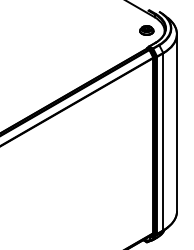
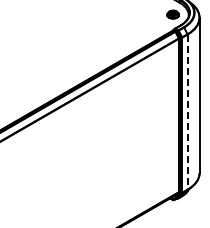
line: (163, 142) -> (187, 112), solid -> dashed

